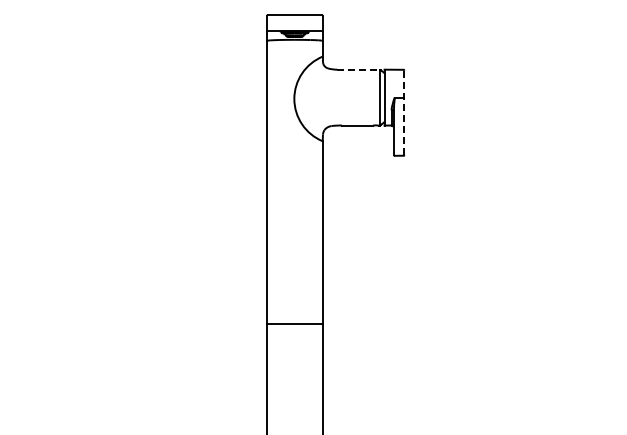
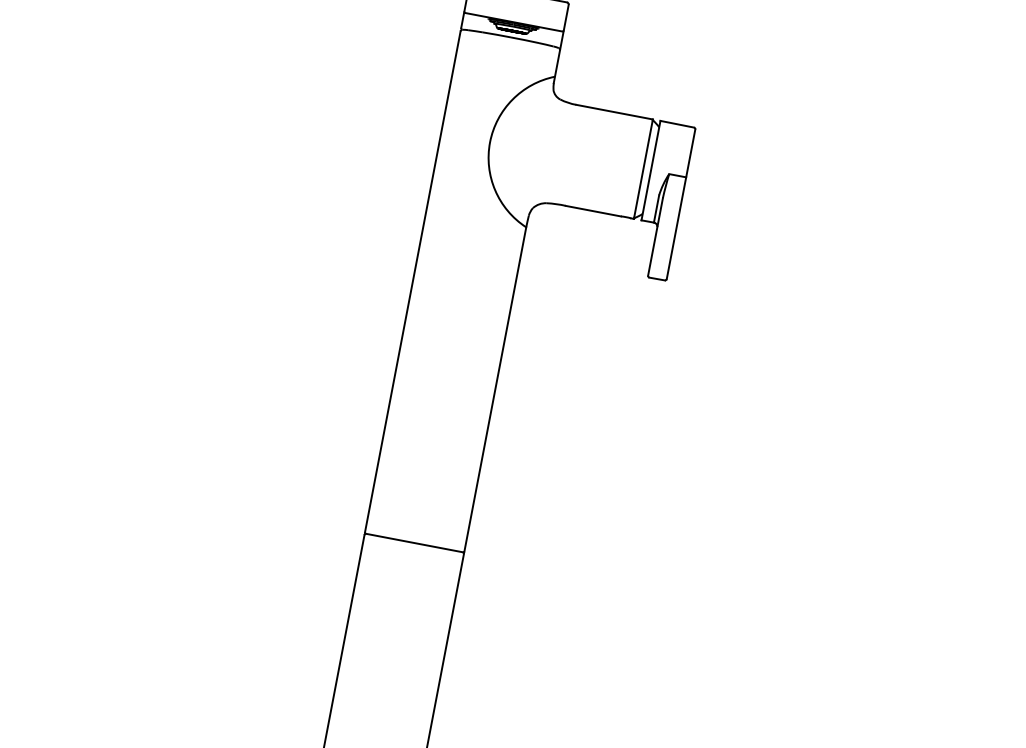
line: (358, 69) -> (614, 111), dashed -> solid
line: (404, 112) -> (681, 203), dashed -> solid

